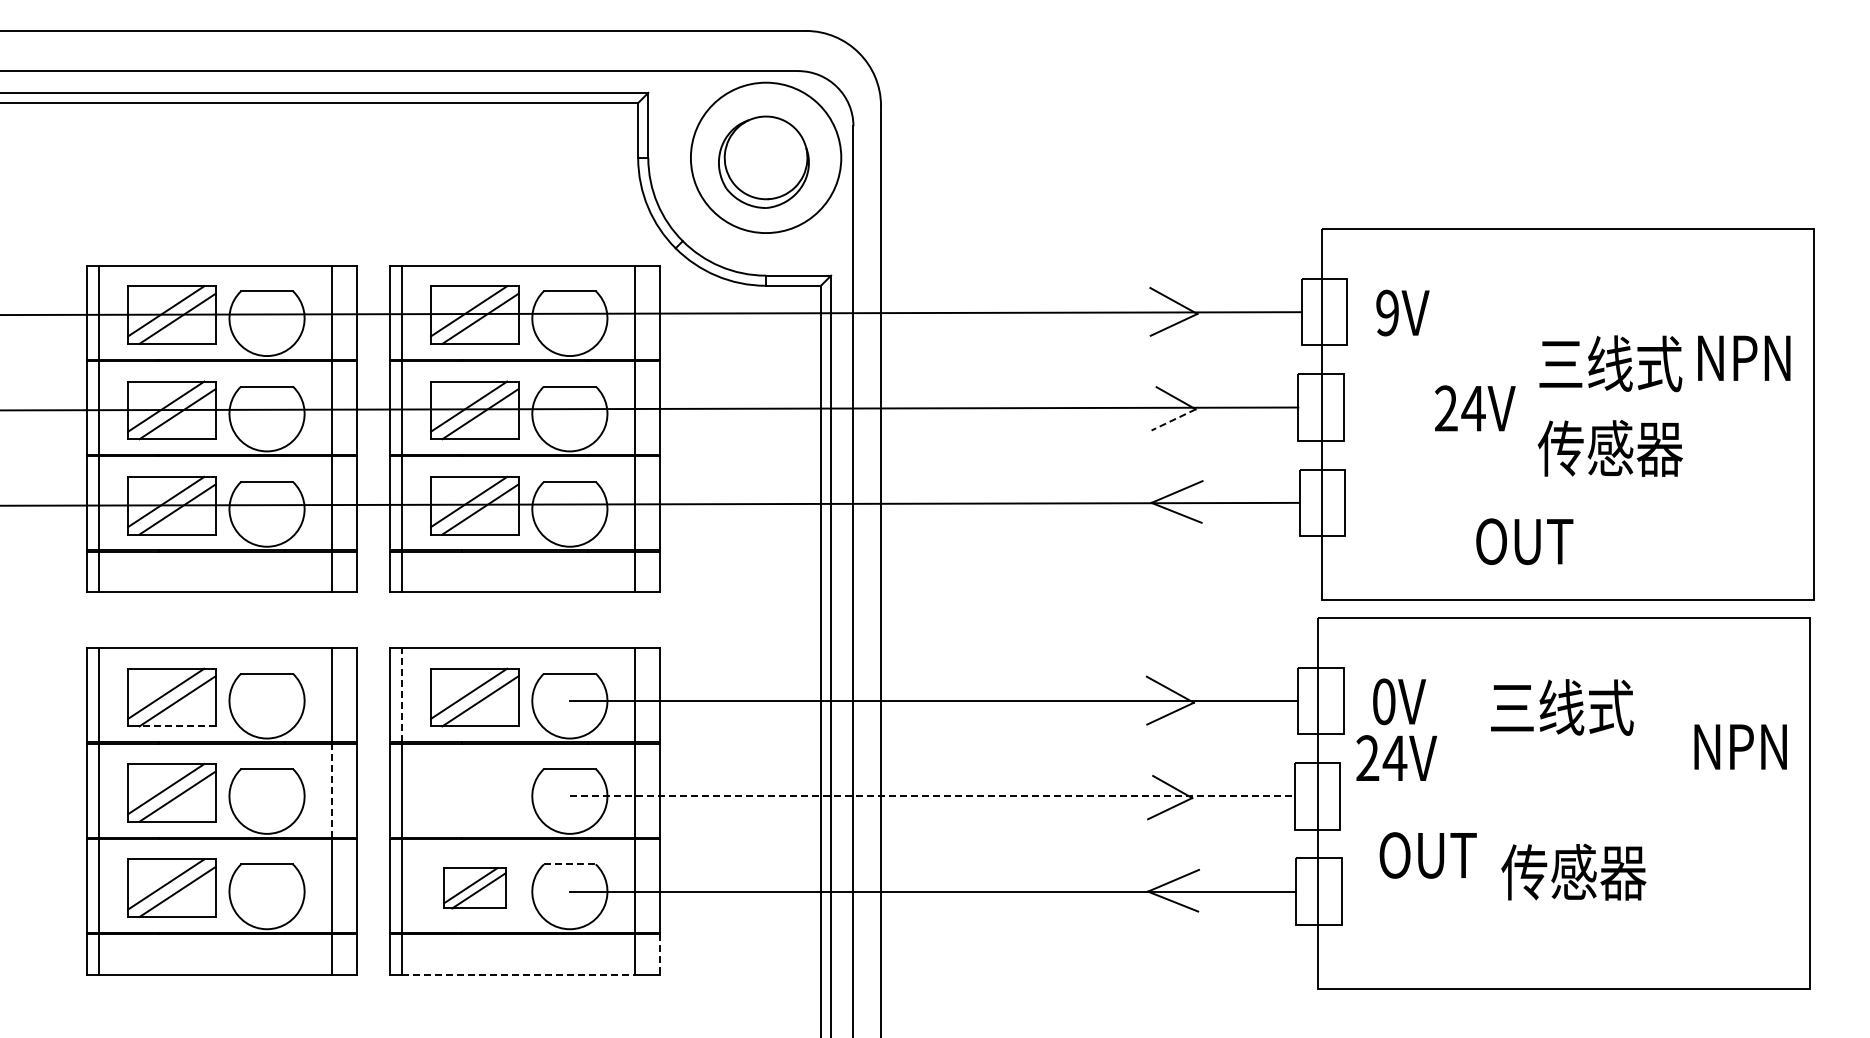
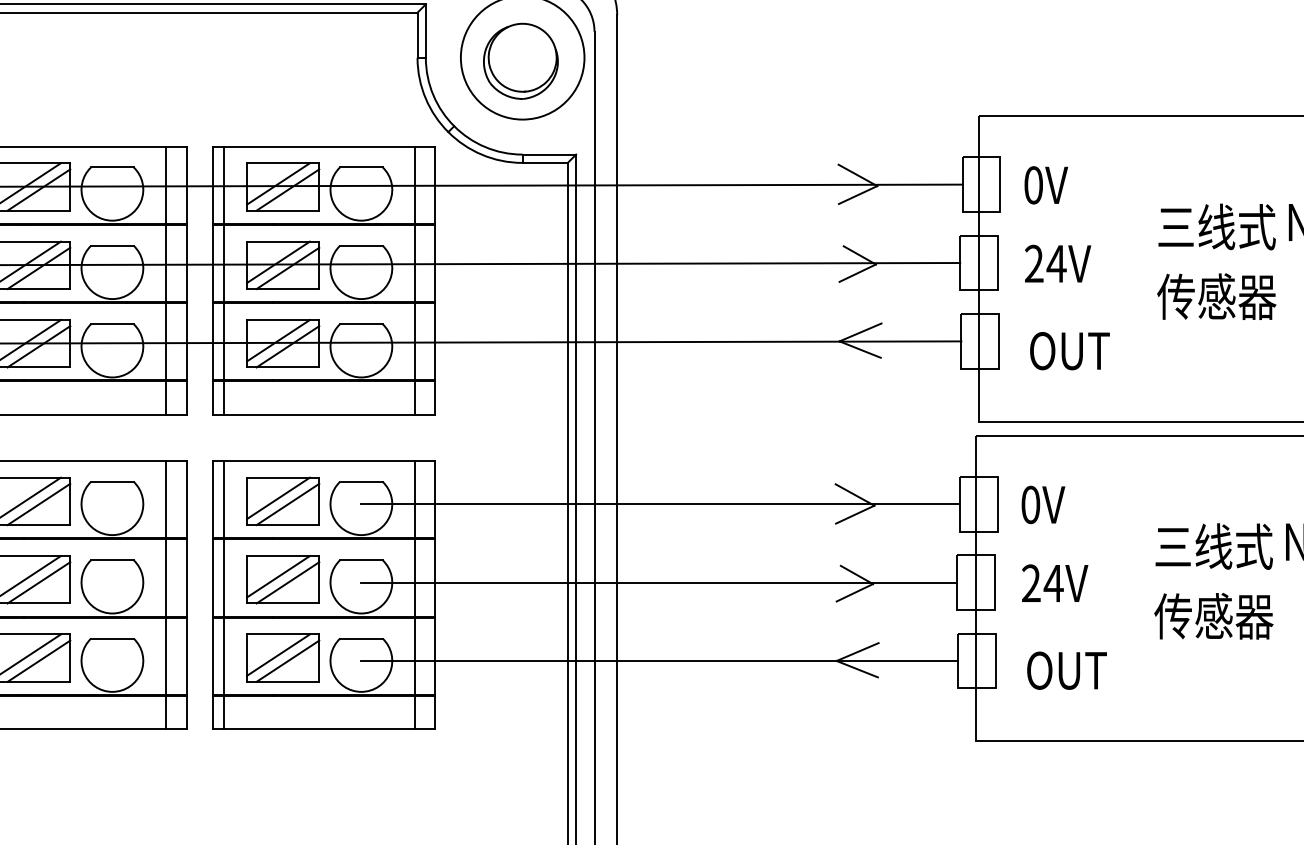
text: (1387, 312) -> (1033, 184), 9V -> 0V
text: (1475, 408) -> (1058, 263), moved
line: (1173, 419) -> (857, 272), dashed -> solid
text: (1524, 541) -> (1069, 350), moved
line: (402, 695) -> (223, 499), dashed -> solid
text: (1562, 707) -> (1214, 546), moved
line: (177, 726) -> (38, 525), dashed -> solid
text: (1396, 757) -> (1054, 582), moved
line: (332, 790) -> (166, 577), dashed -> solid
part: (474, 792) -> (282, 579), added
line: (932, 796) -> (659, 582), dashed -> solid
text: (1427, 855) -> (1066, 670), moved
line: (569, 864) -> (361, 638), dashed -> solid
text: (1573, 871) -> (1213, 615), moved
part: (474, 888) -> (282, 658), size x1.43
line: (660, 954) -> (435, 712), dashed -> solid
line: (519, 974) -> (319, 729), dashed -> solid

